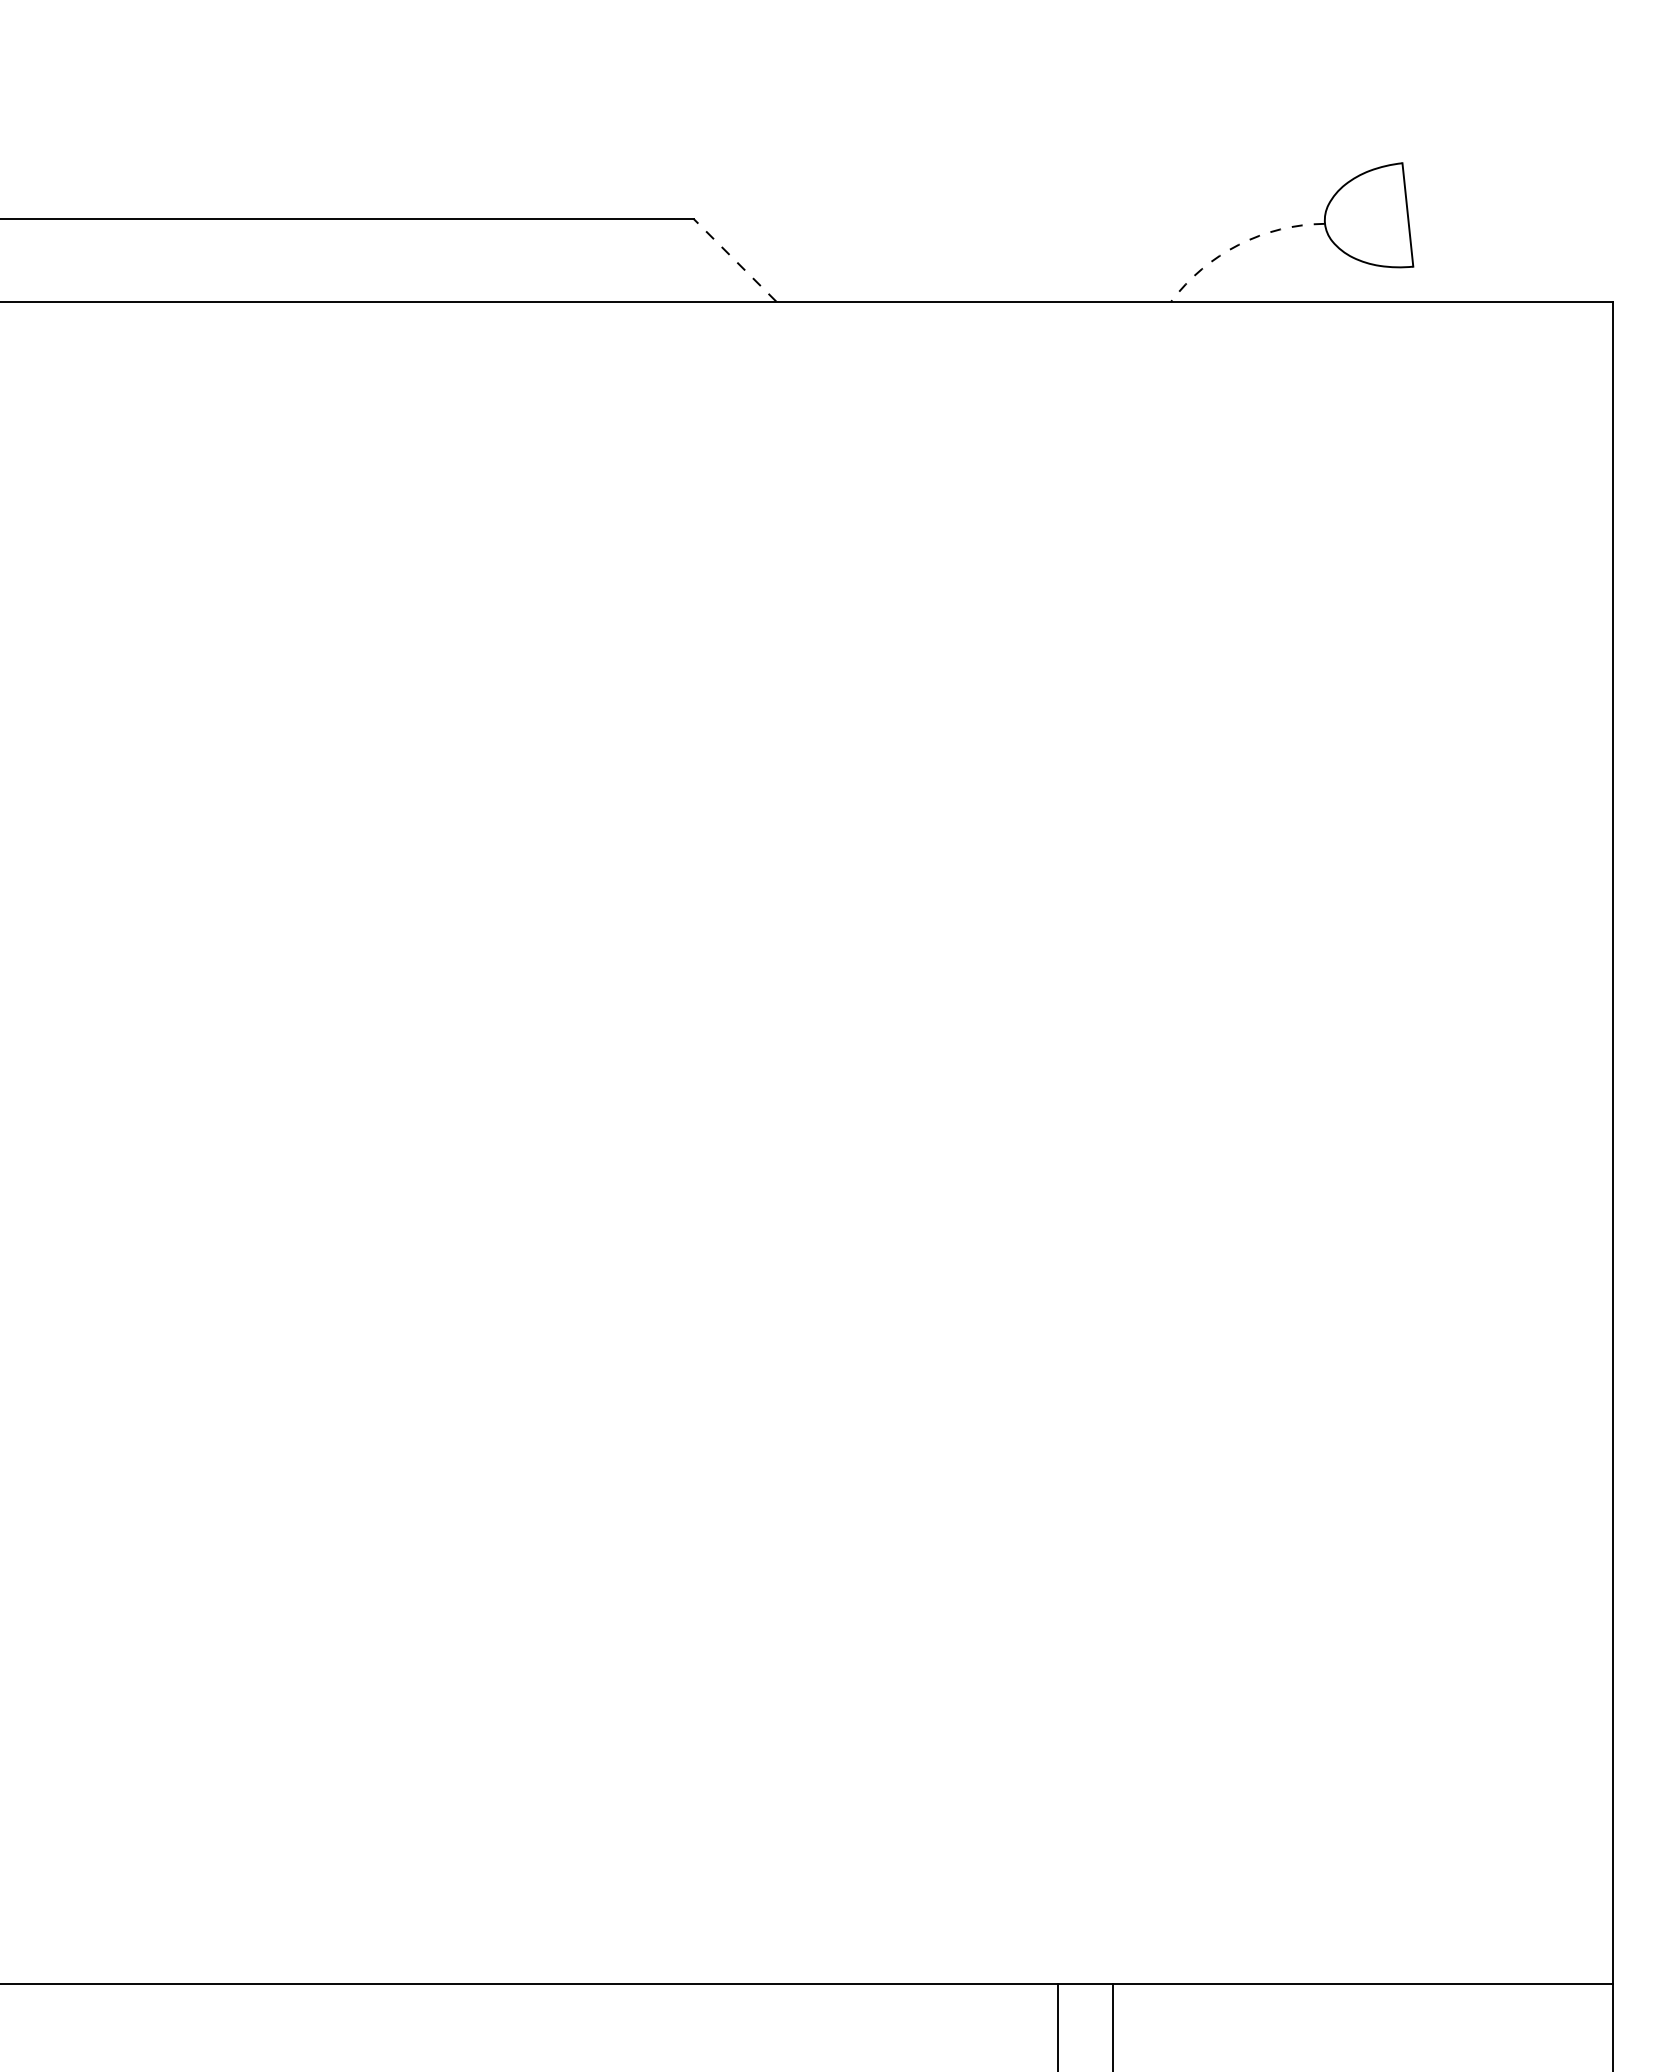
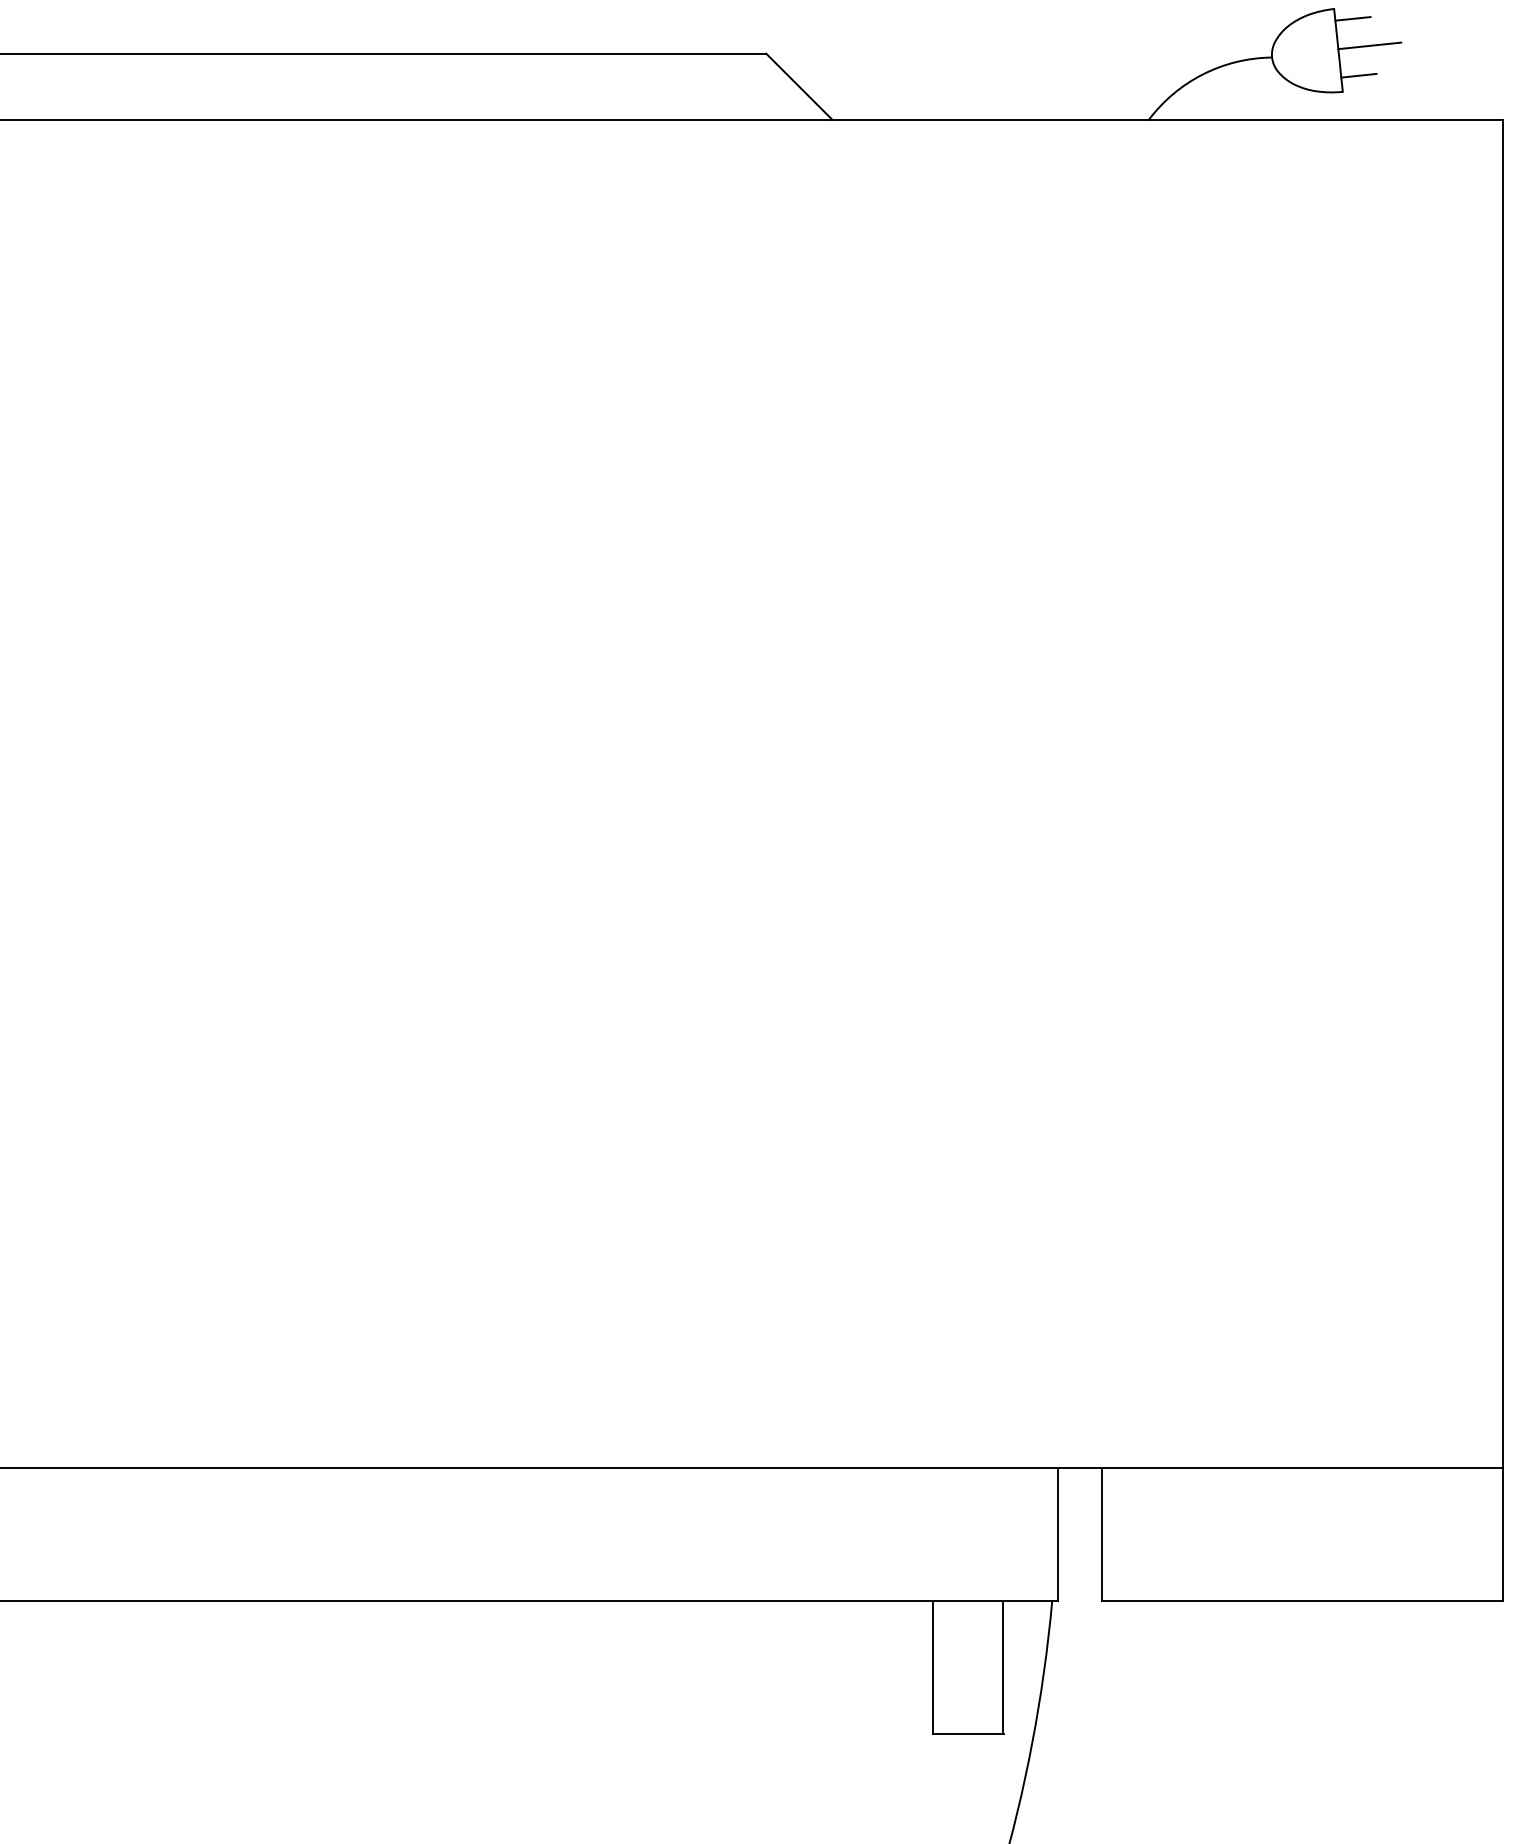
line: (1425, 175) -> (1352, 18), added
line: (1446, 208) -> (1369, 45), added
arc: (1239, 244) -> (1203, 74), dashed -> solid
line: (1432, 246) -> (1358, 75), added
line: (735, 259) -> (799, 86), dashed -> solid

